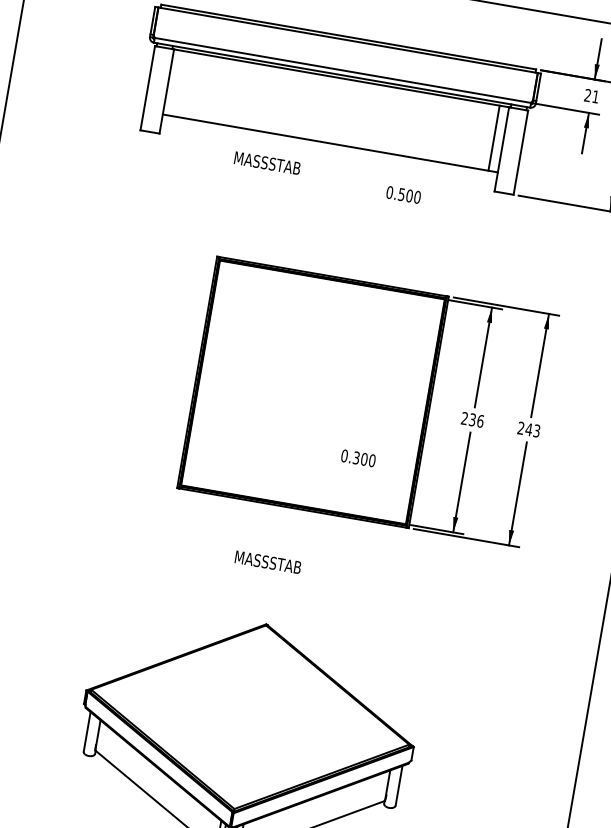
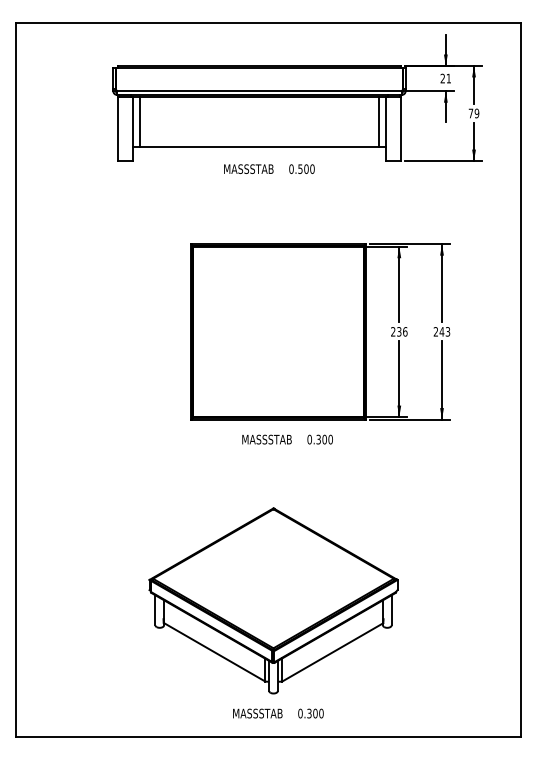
line: (177, 82) -> (139, 121), added
text: (267, 162) -> (248, 168), moved
text: (403, 193) -> (301, 168), moved
text: (357, 458) -> (319, 439), moved
text: (267, 562) -> (266, 439), moved

